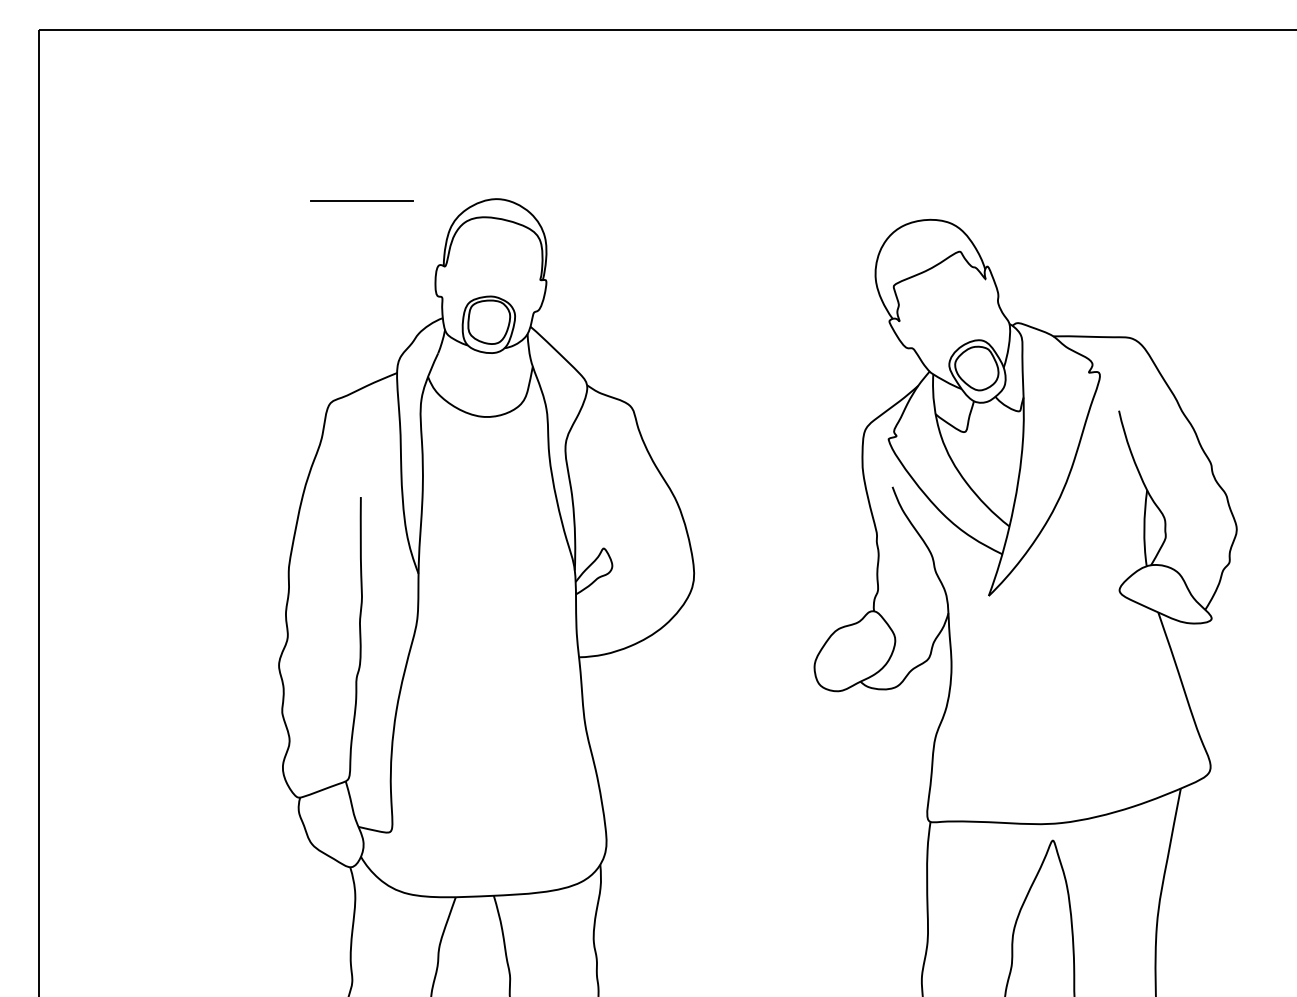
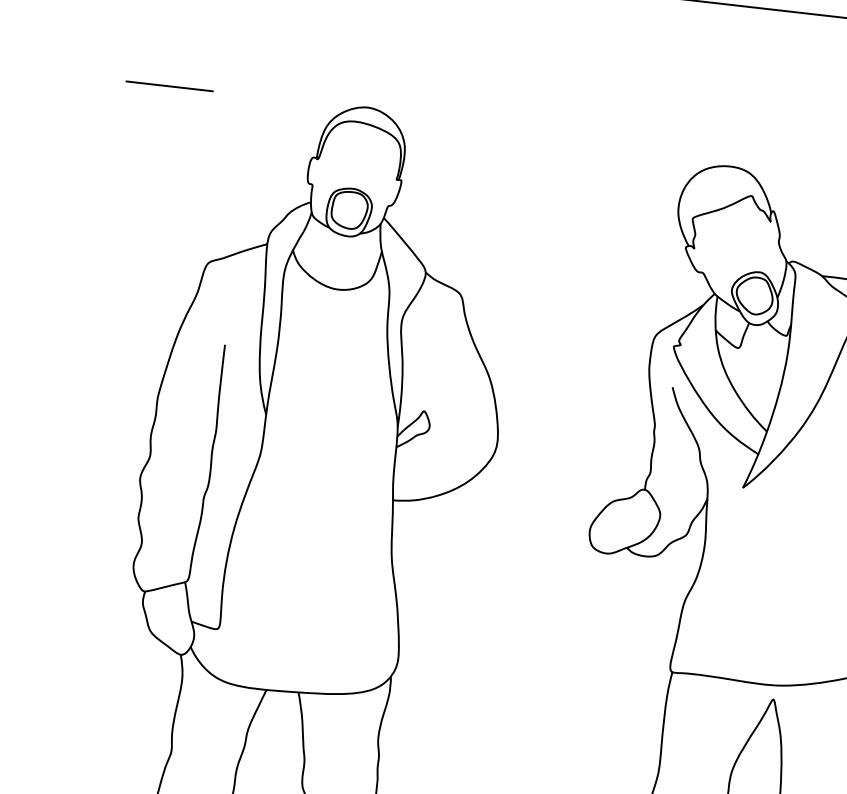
line: (361, 200) -> (169, 86), moved

